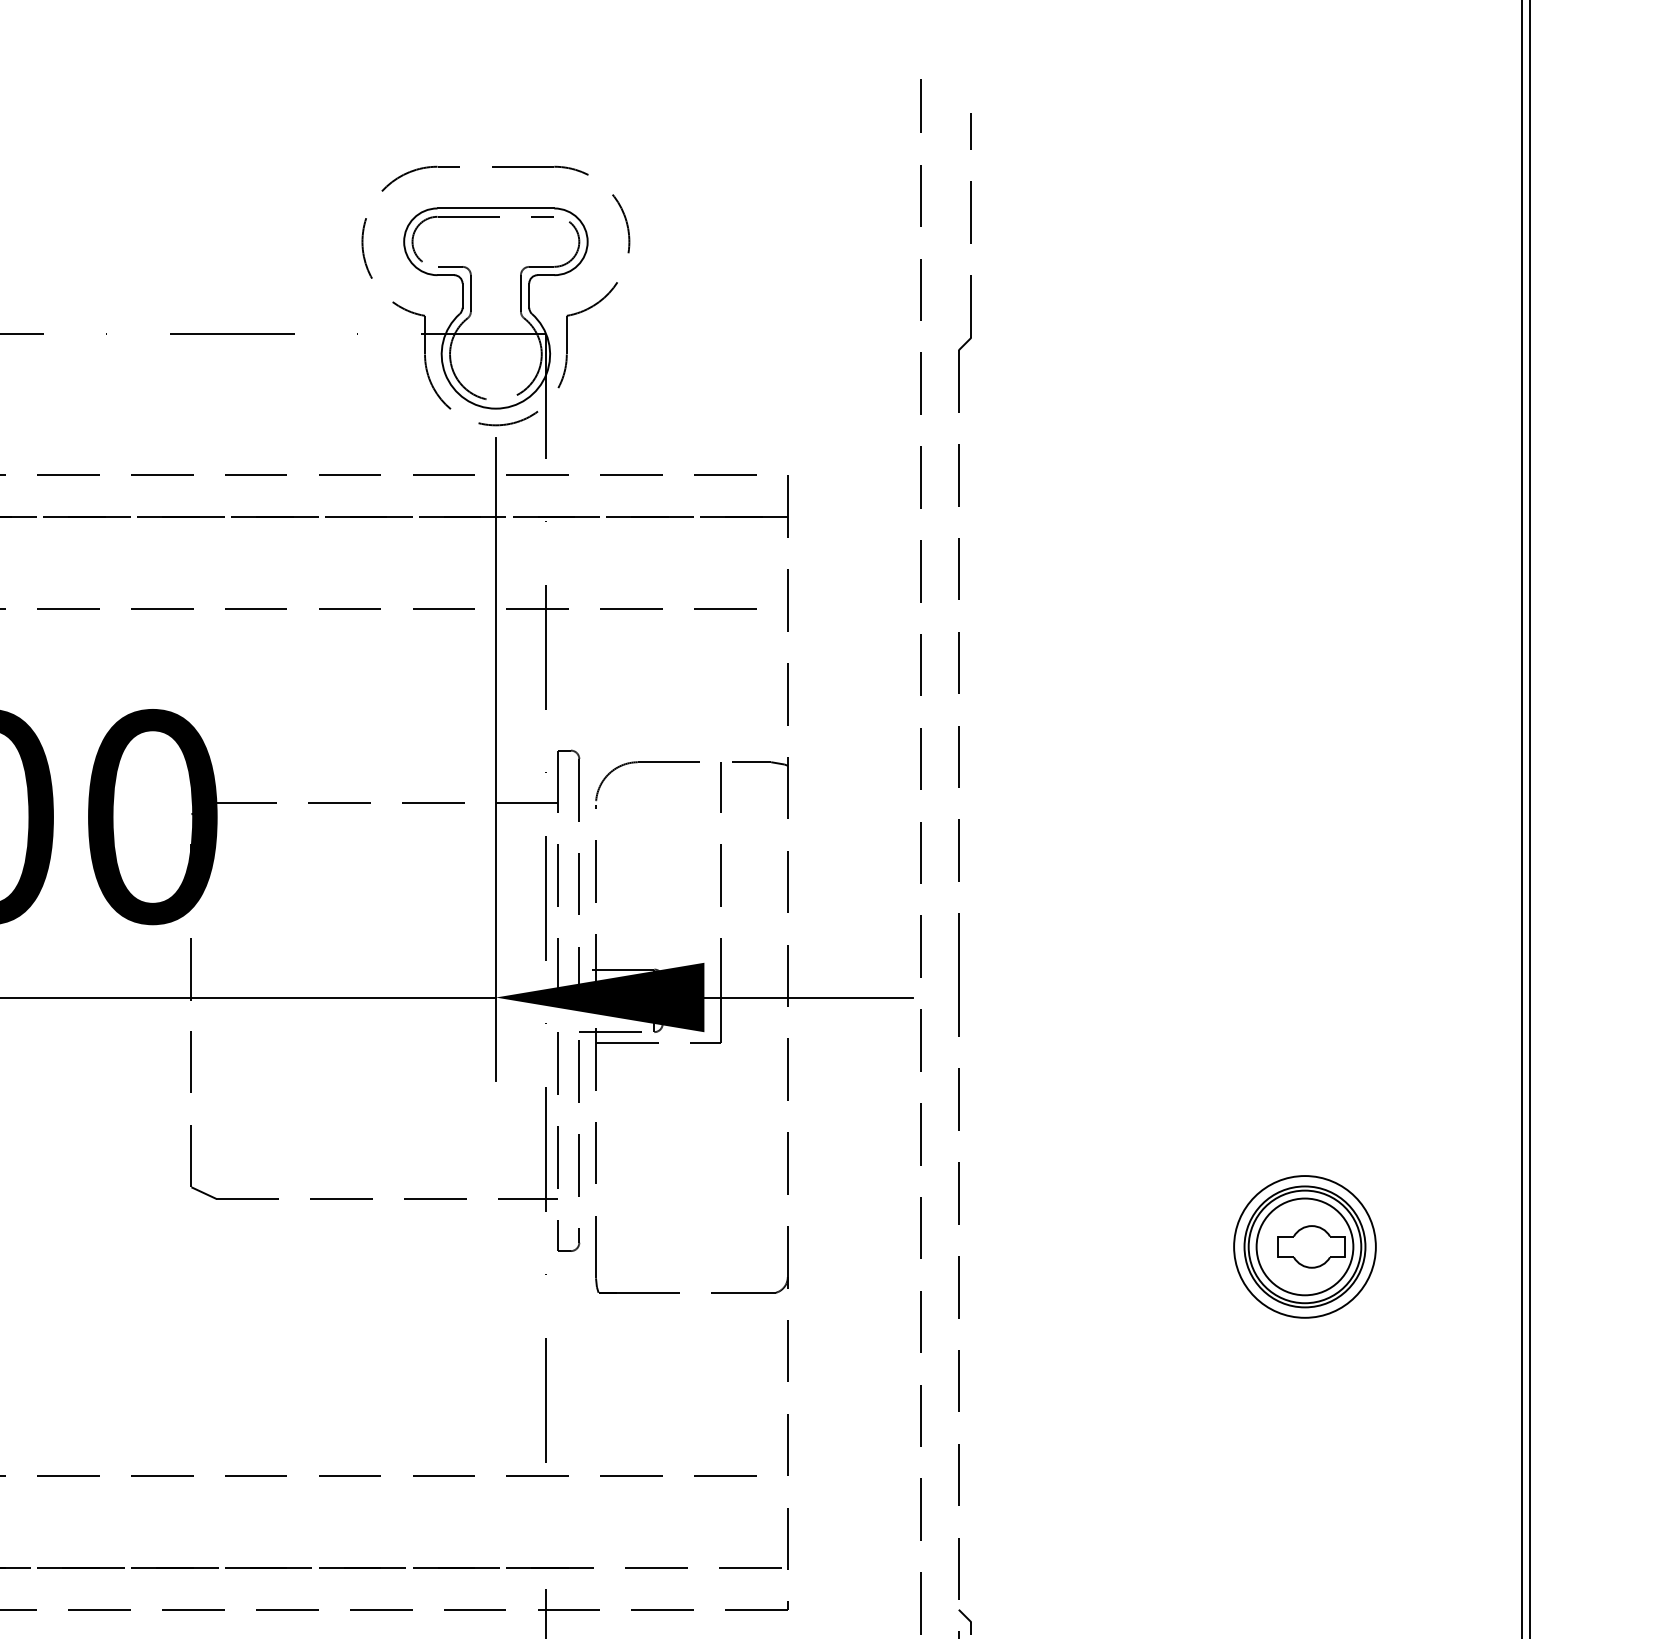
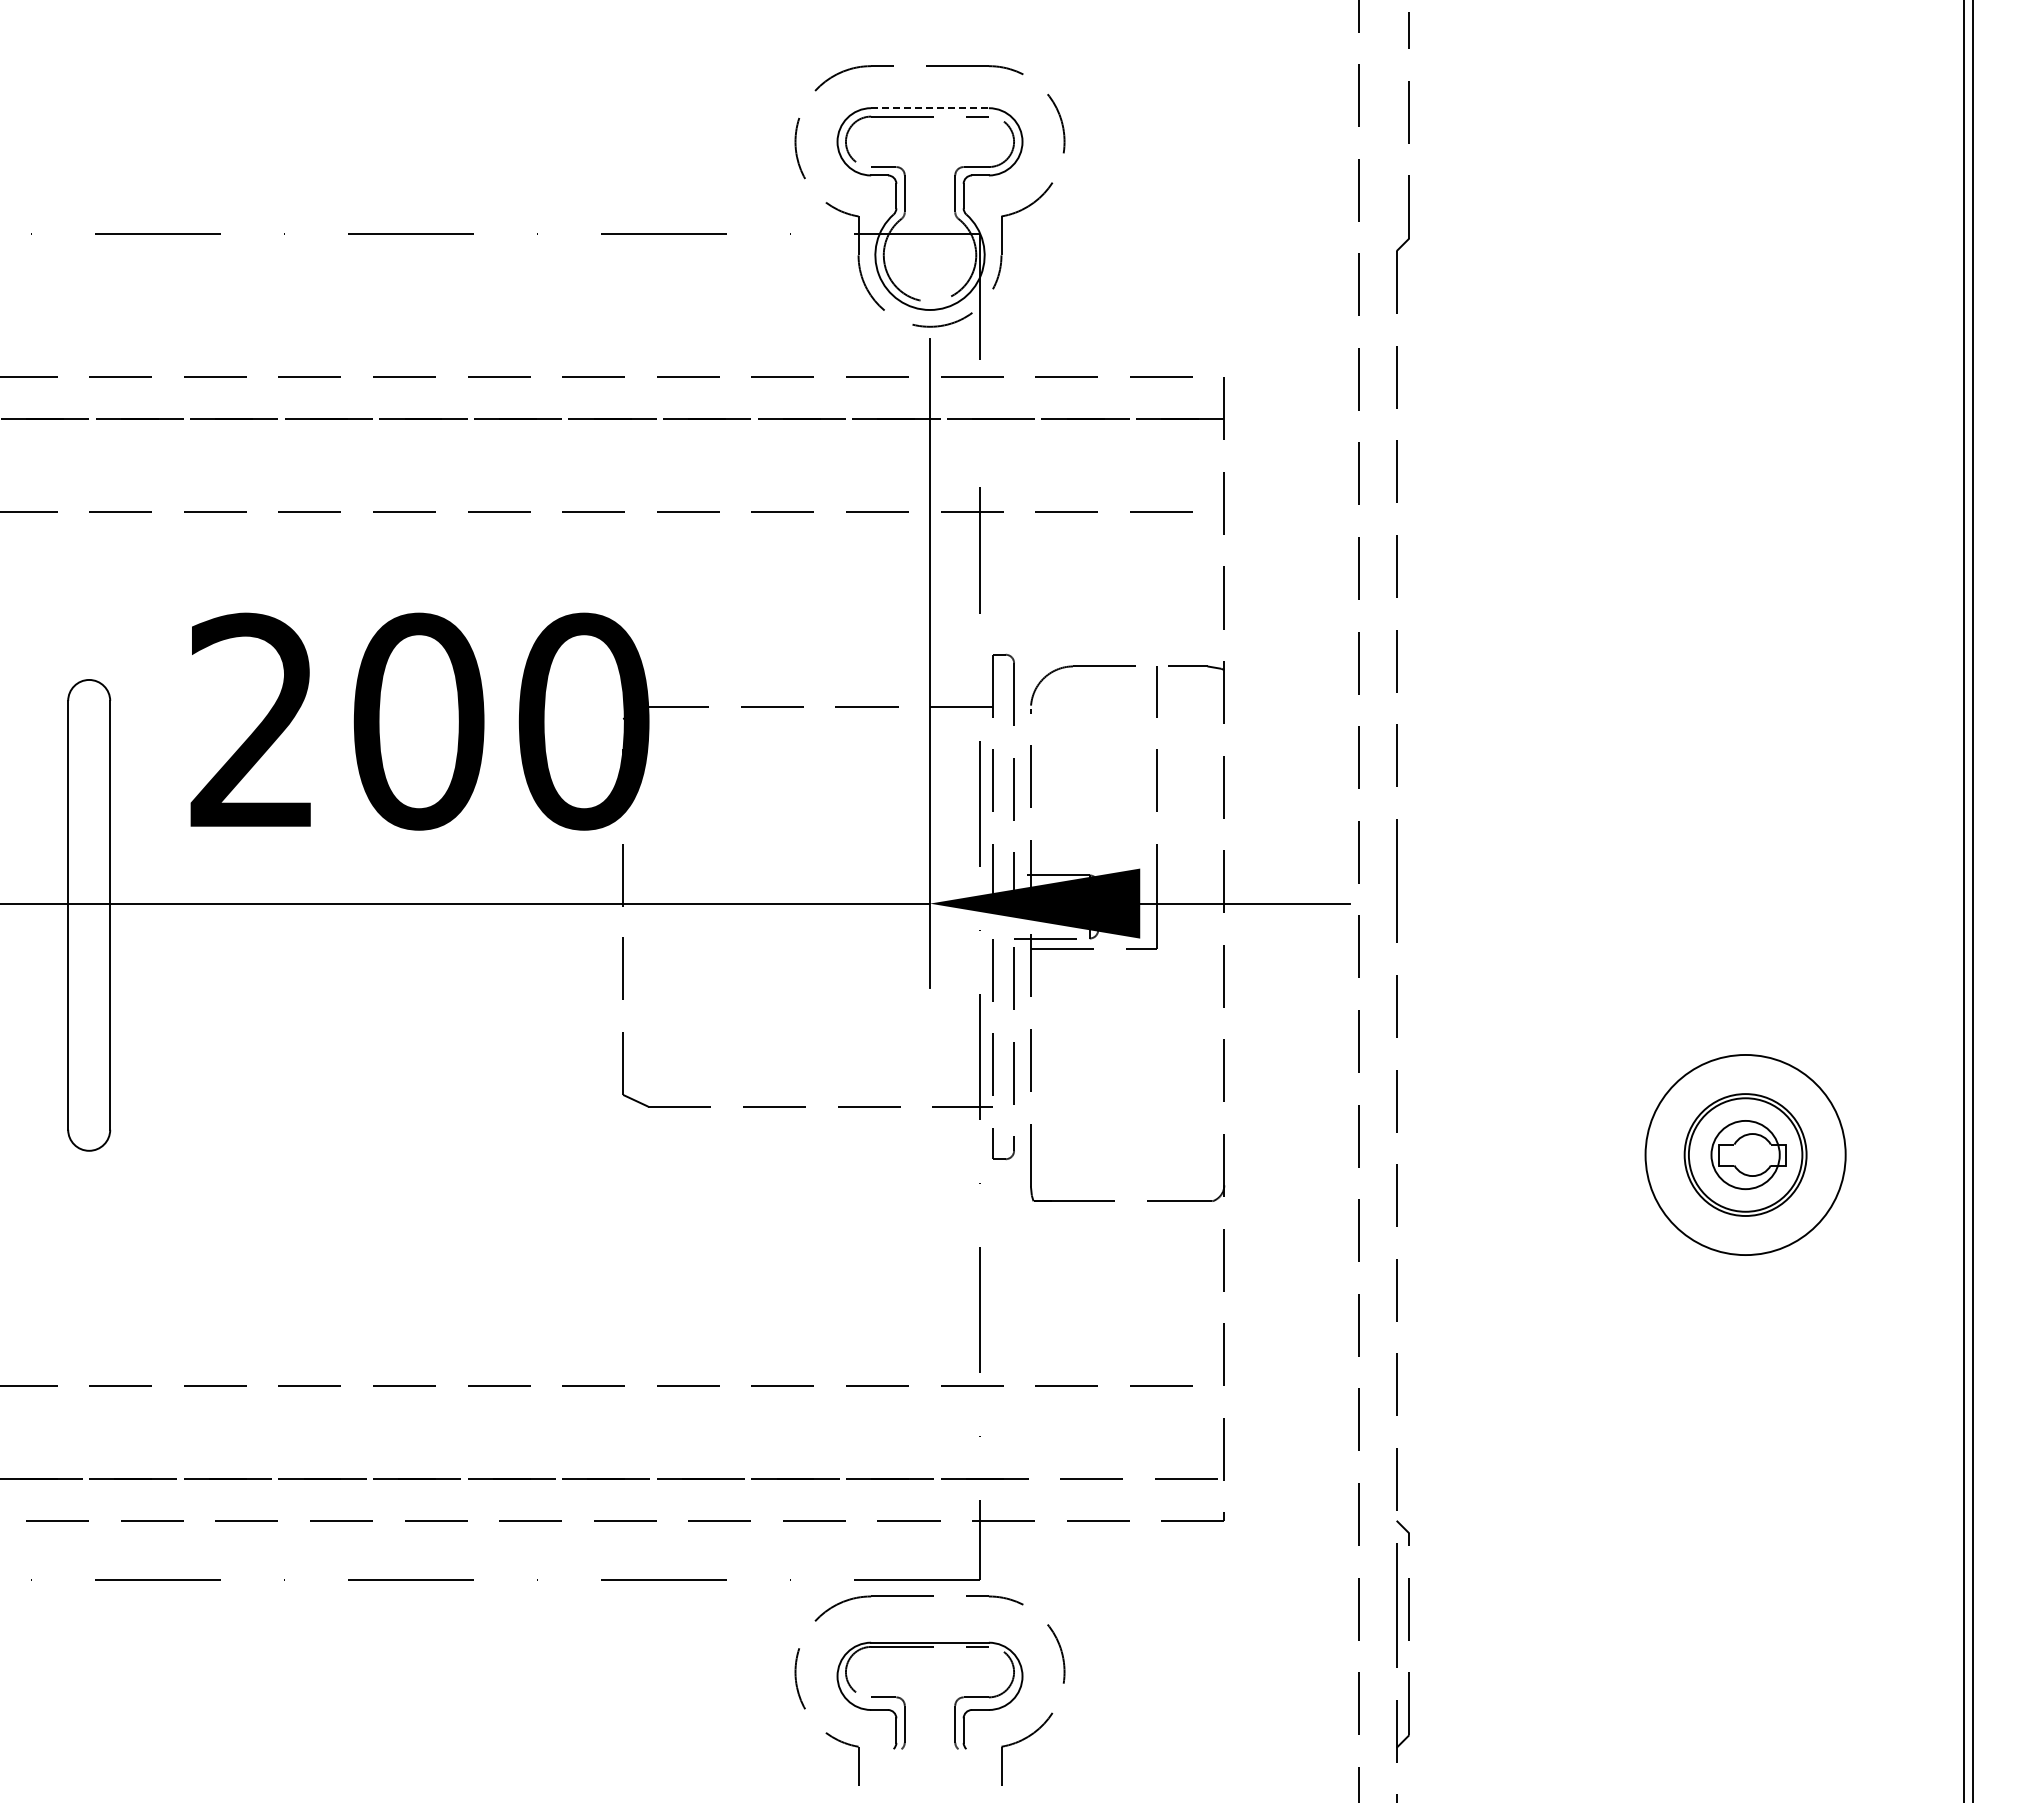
line: (496, 208) -> (930, 108), solid -> dashed
circle: (1304, 1246) -> (1745, 1154), size x0.7
circle: (1304, 1246) -> (1745, 1154), size x1.4

